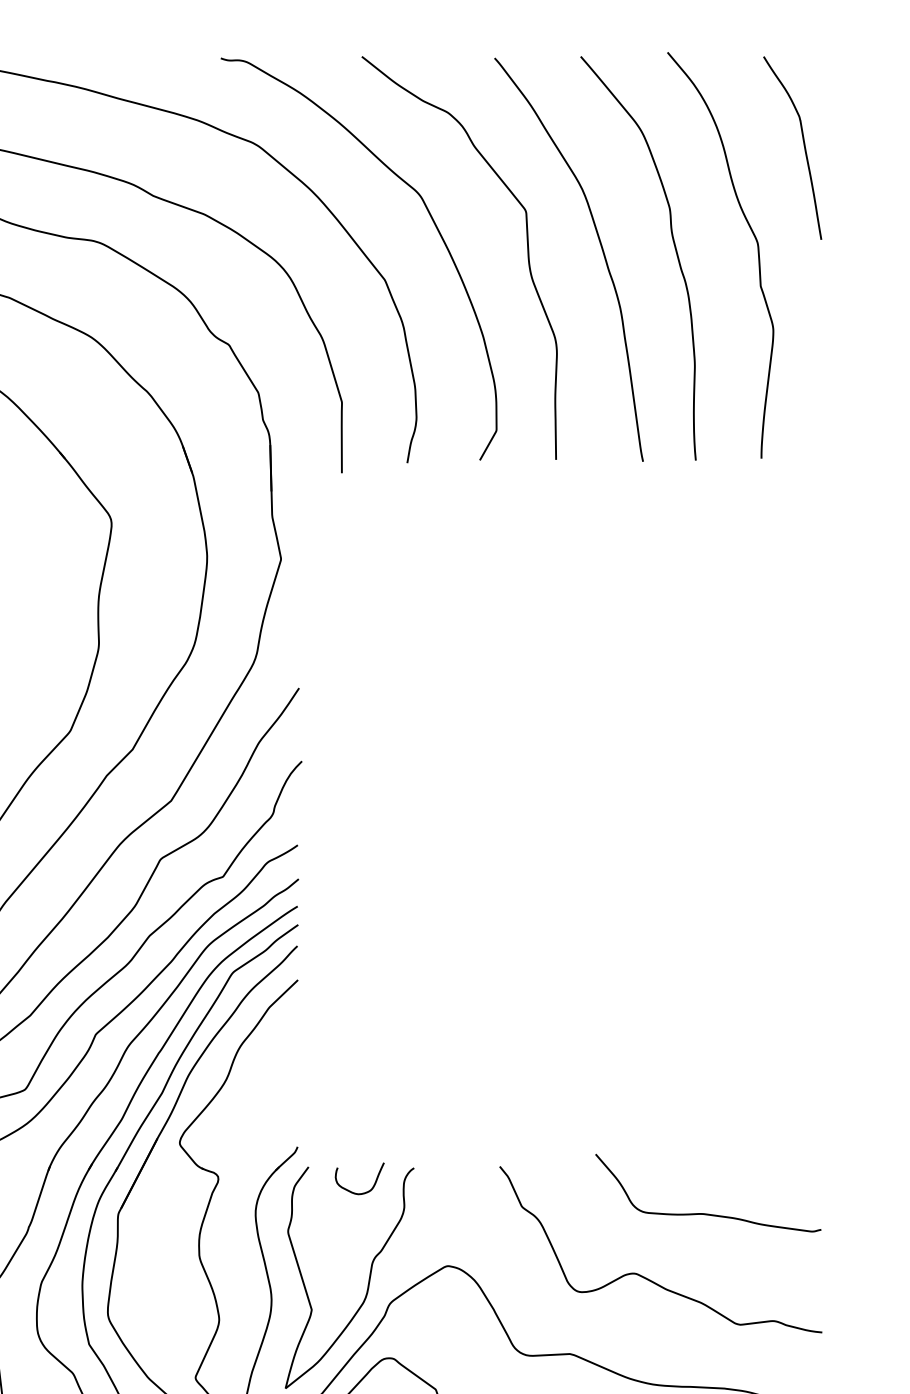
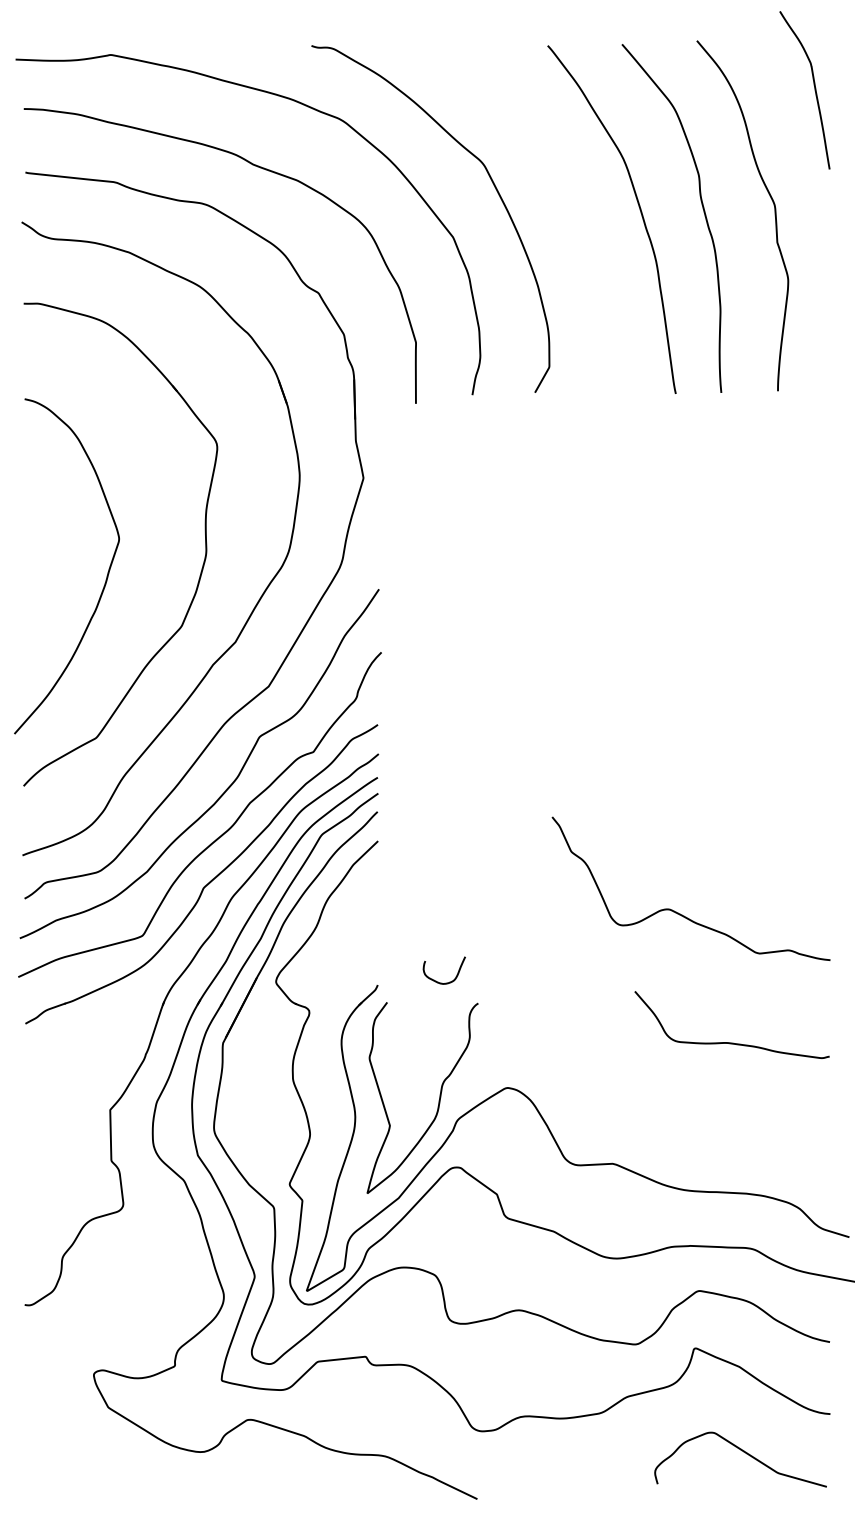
curve: (803, 148) -> (814, 90), moved
curve: (526, 251) -> (575, 212), removed
curve: (352, 1191) -> (438, 981), moved
curve: (646, 1277) -> (678, 912), moved

